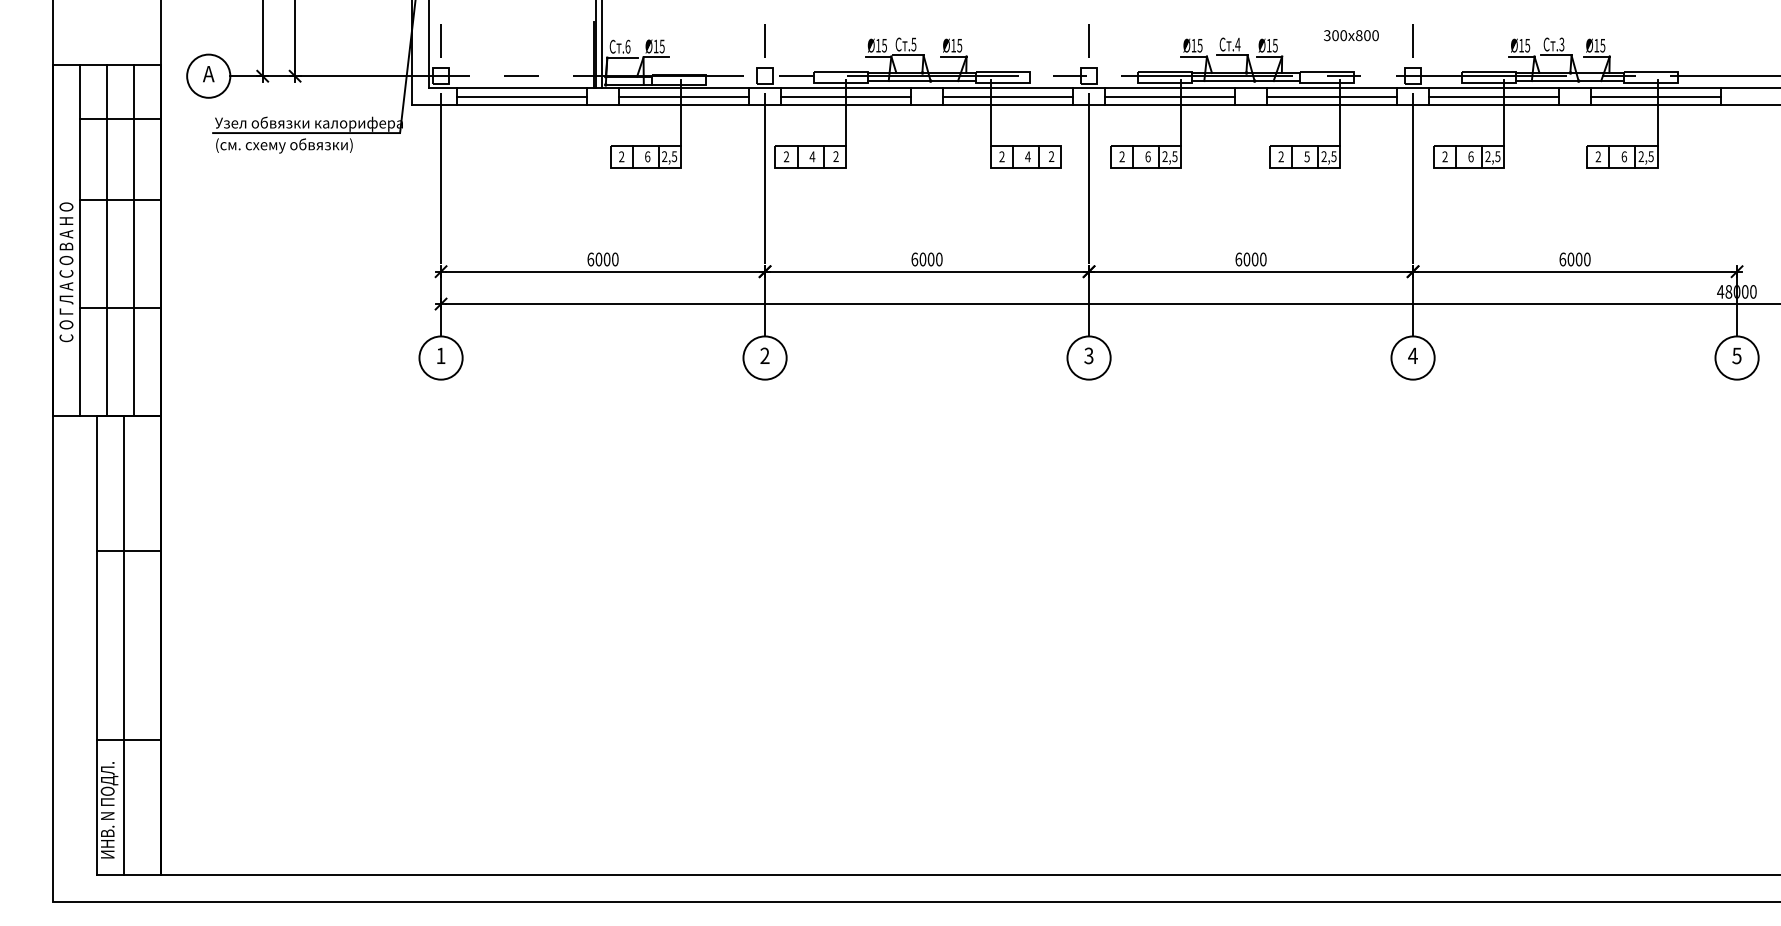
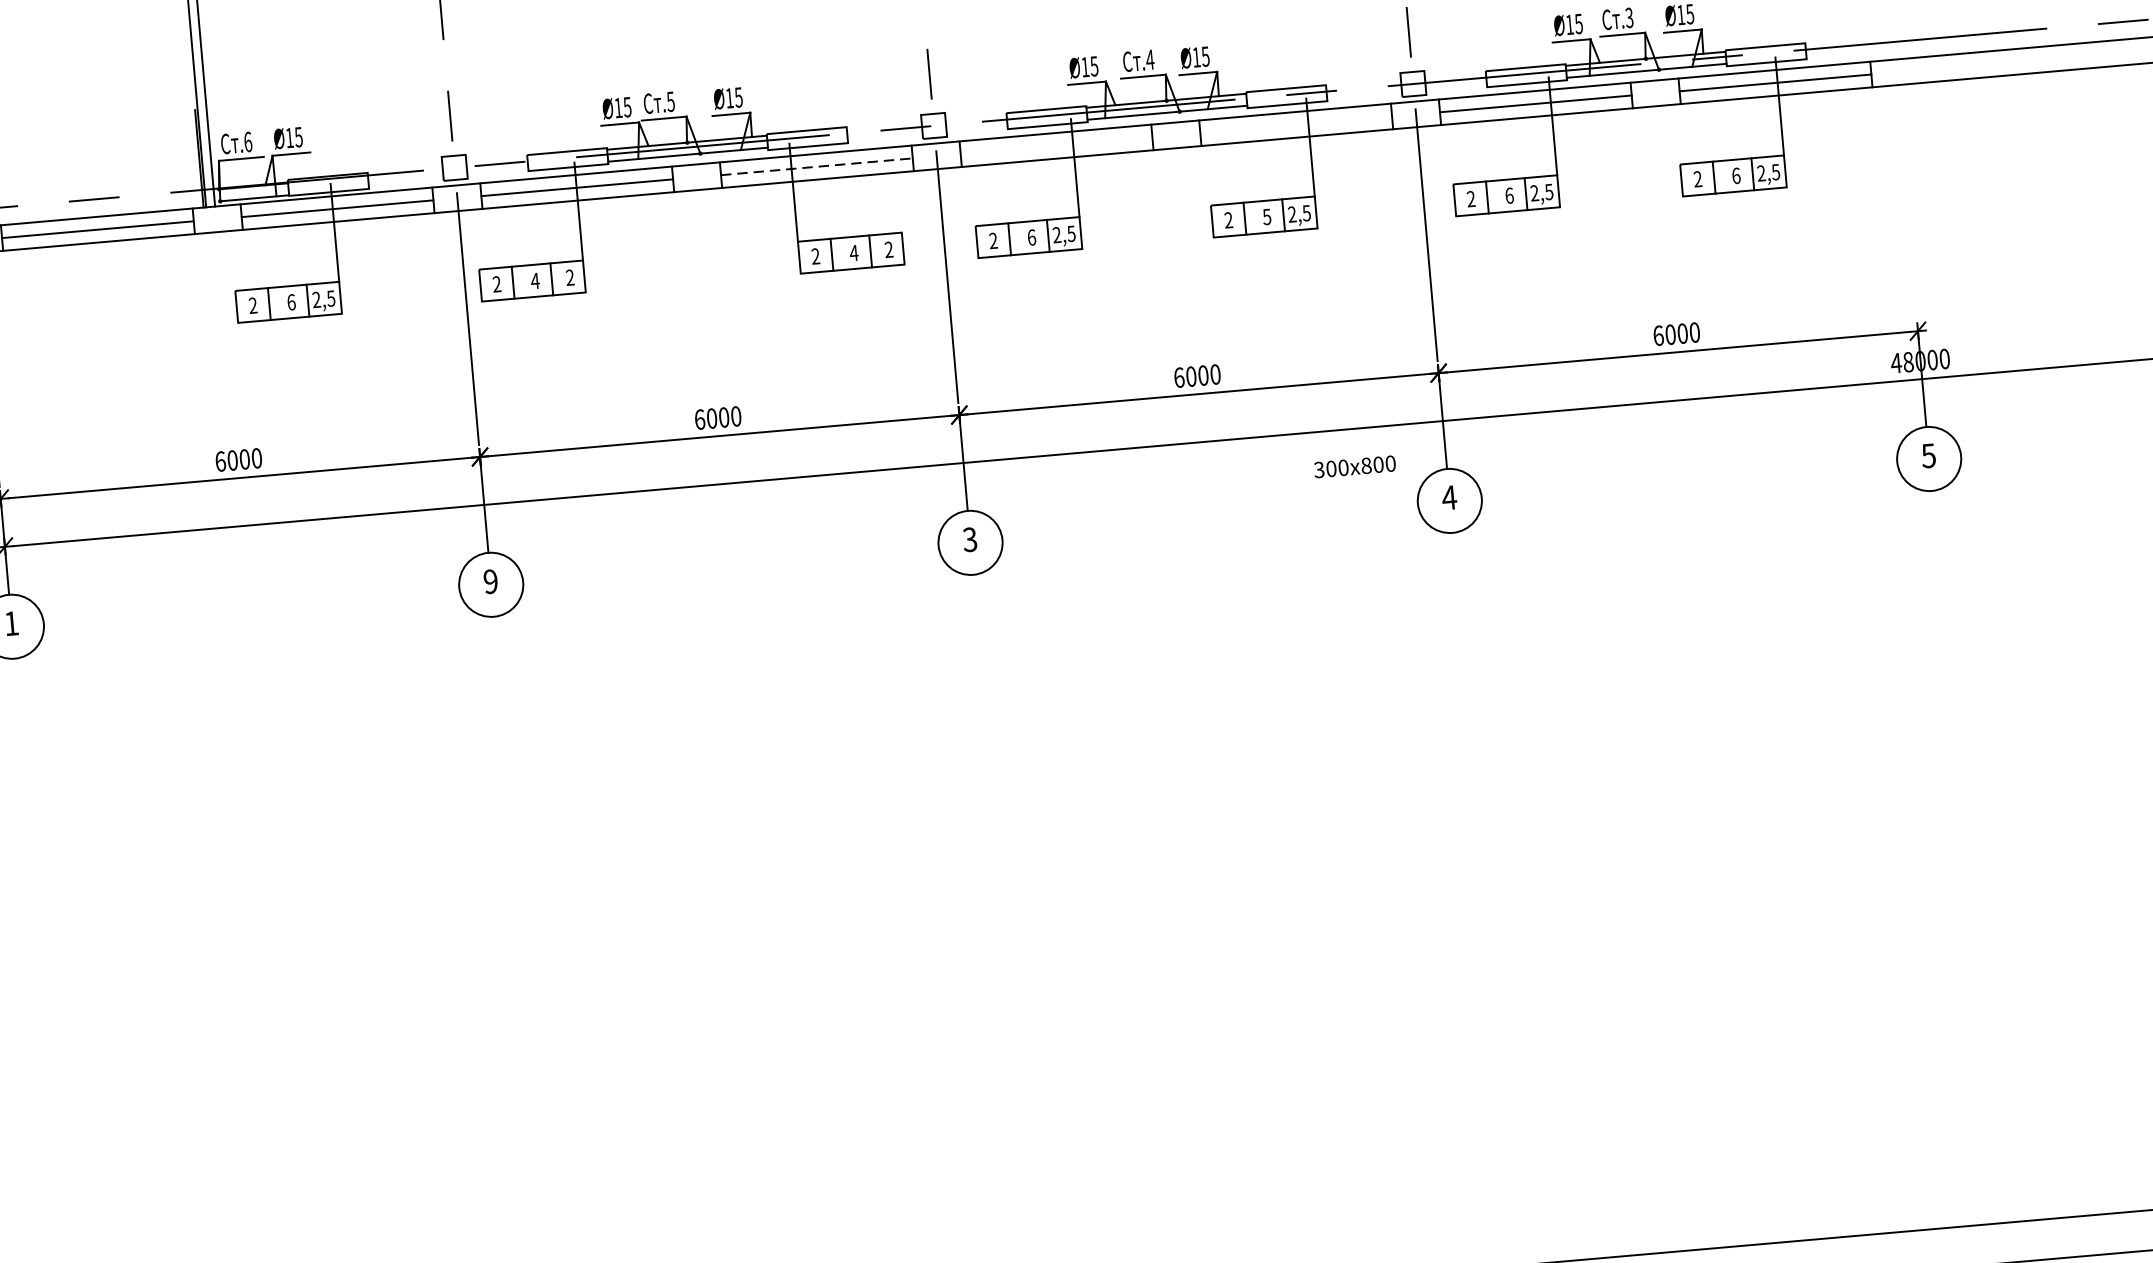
text: (1351, 35) -> (1355, 466), moved
line: (1008, 96) -> (817, 166), solid -> dashed
line: (1169, 96) -> (1055, 145), removed
line: (1331, 96) -> (1295, 124), removed
text: (764, 356) -> (490, 582), 2 -> 9

